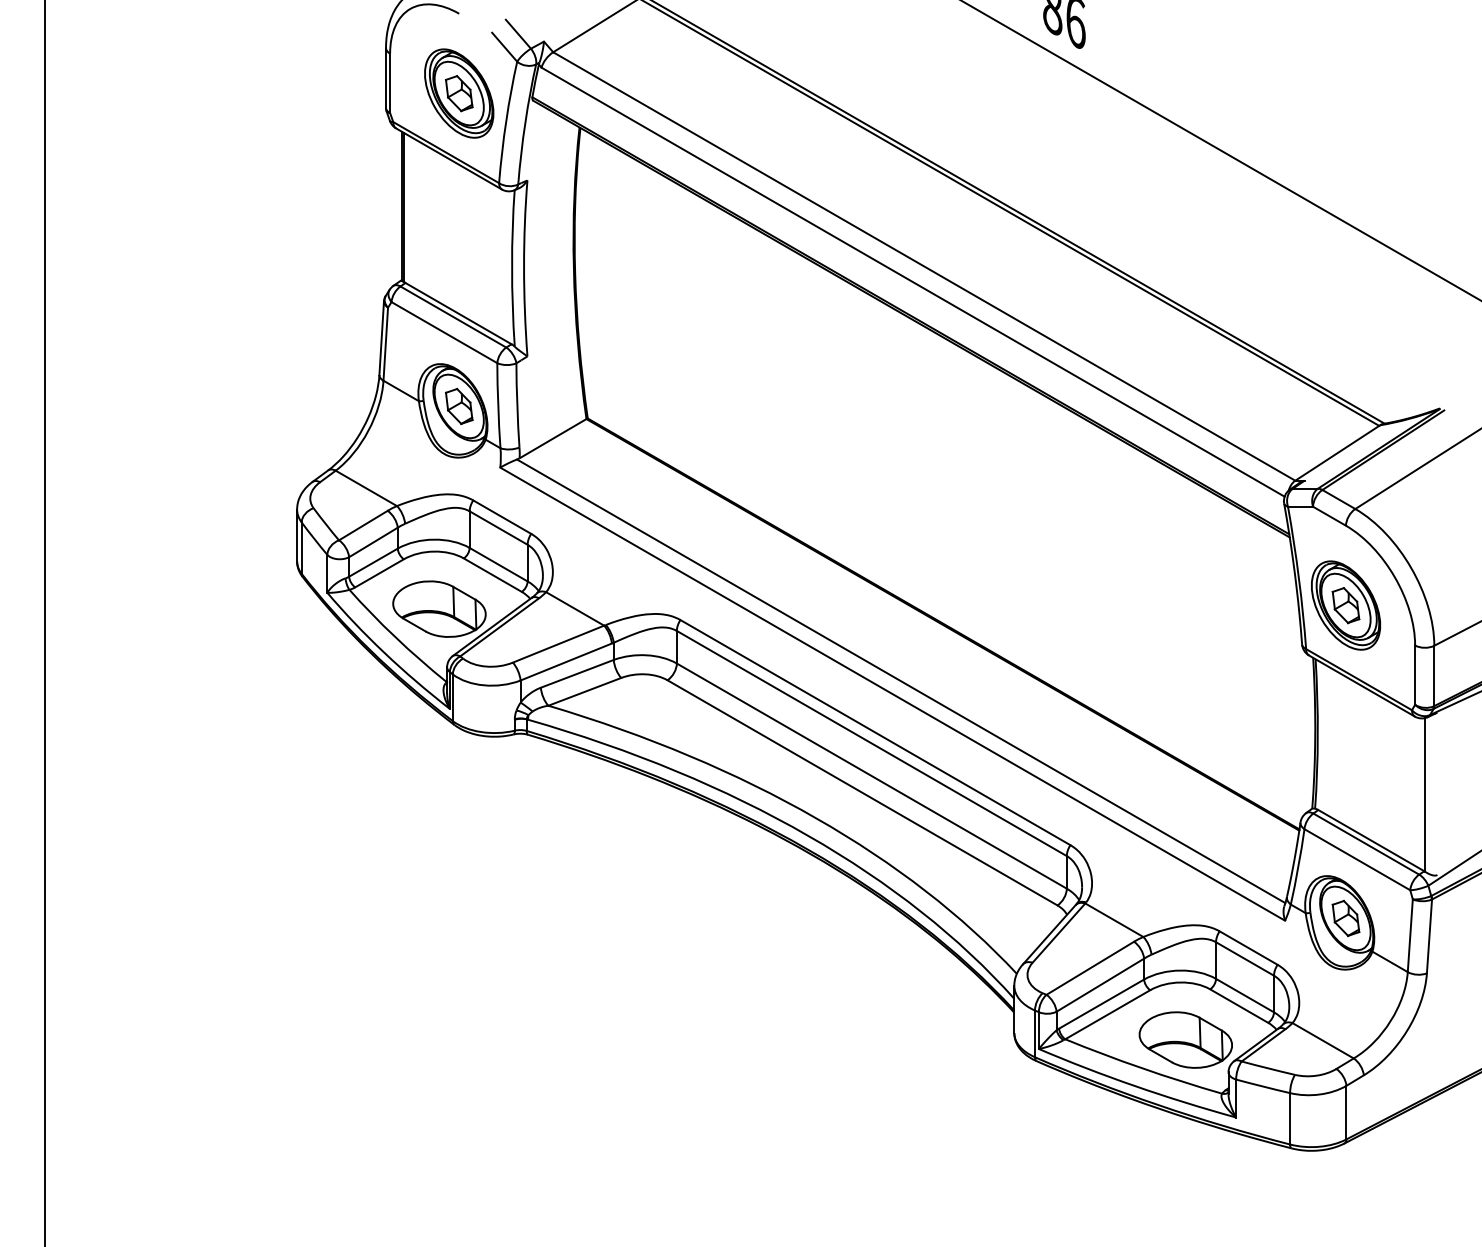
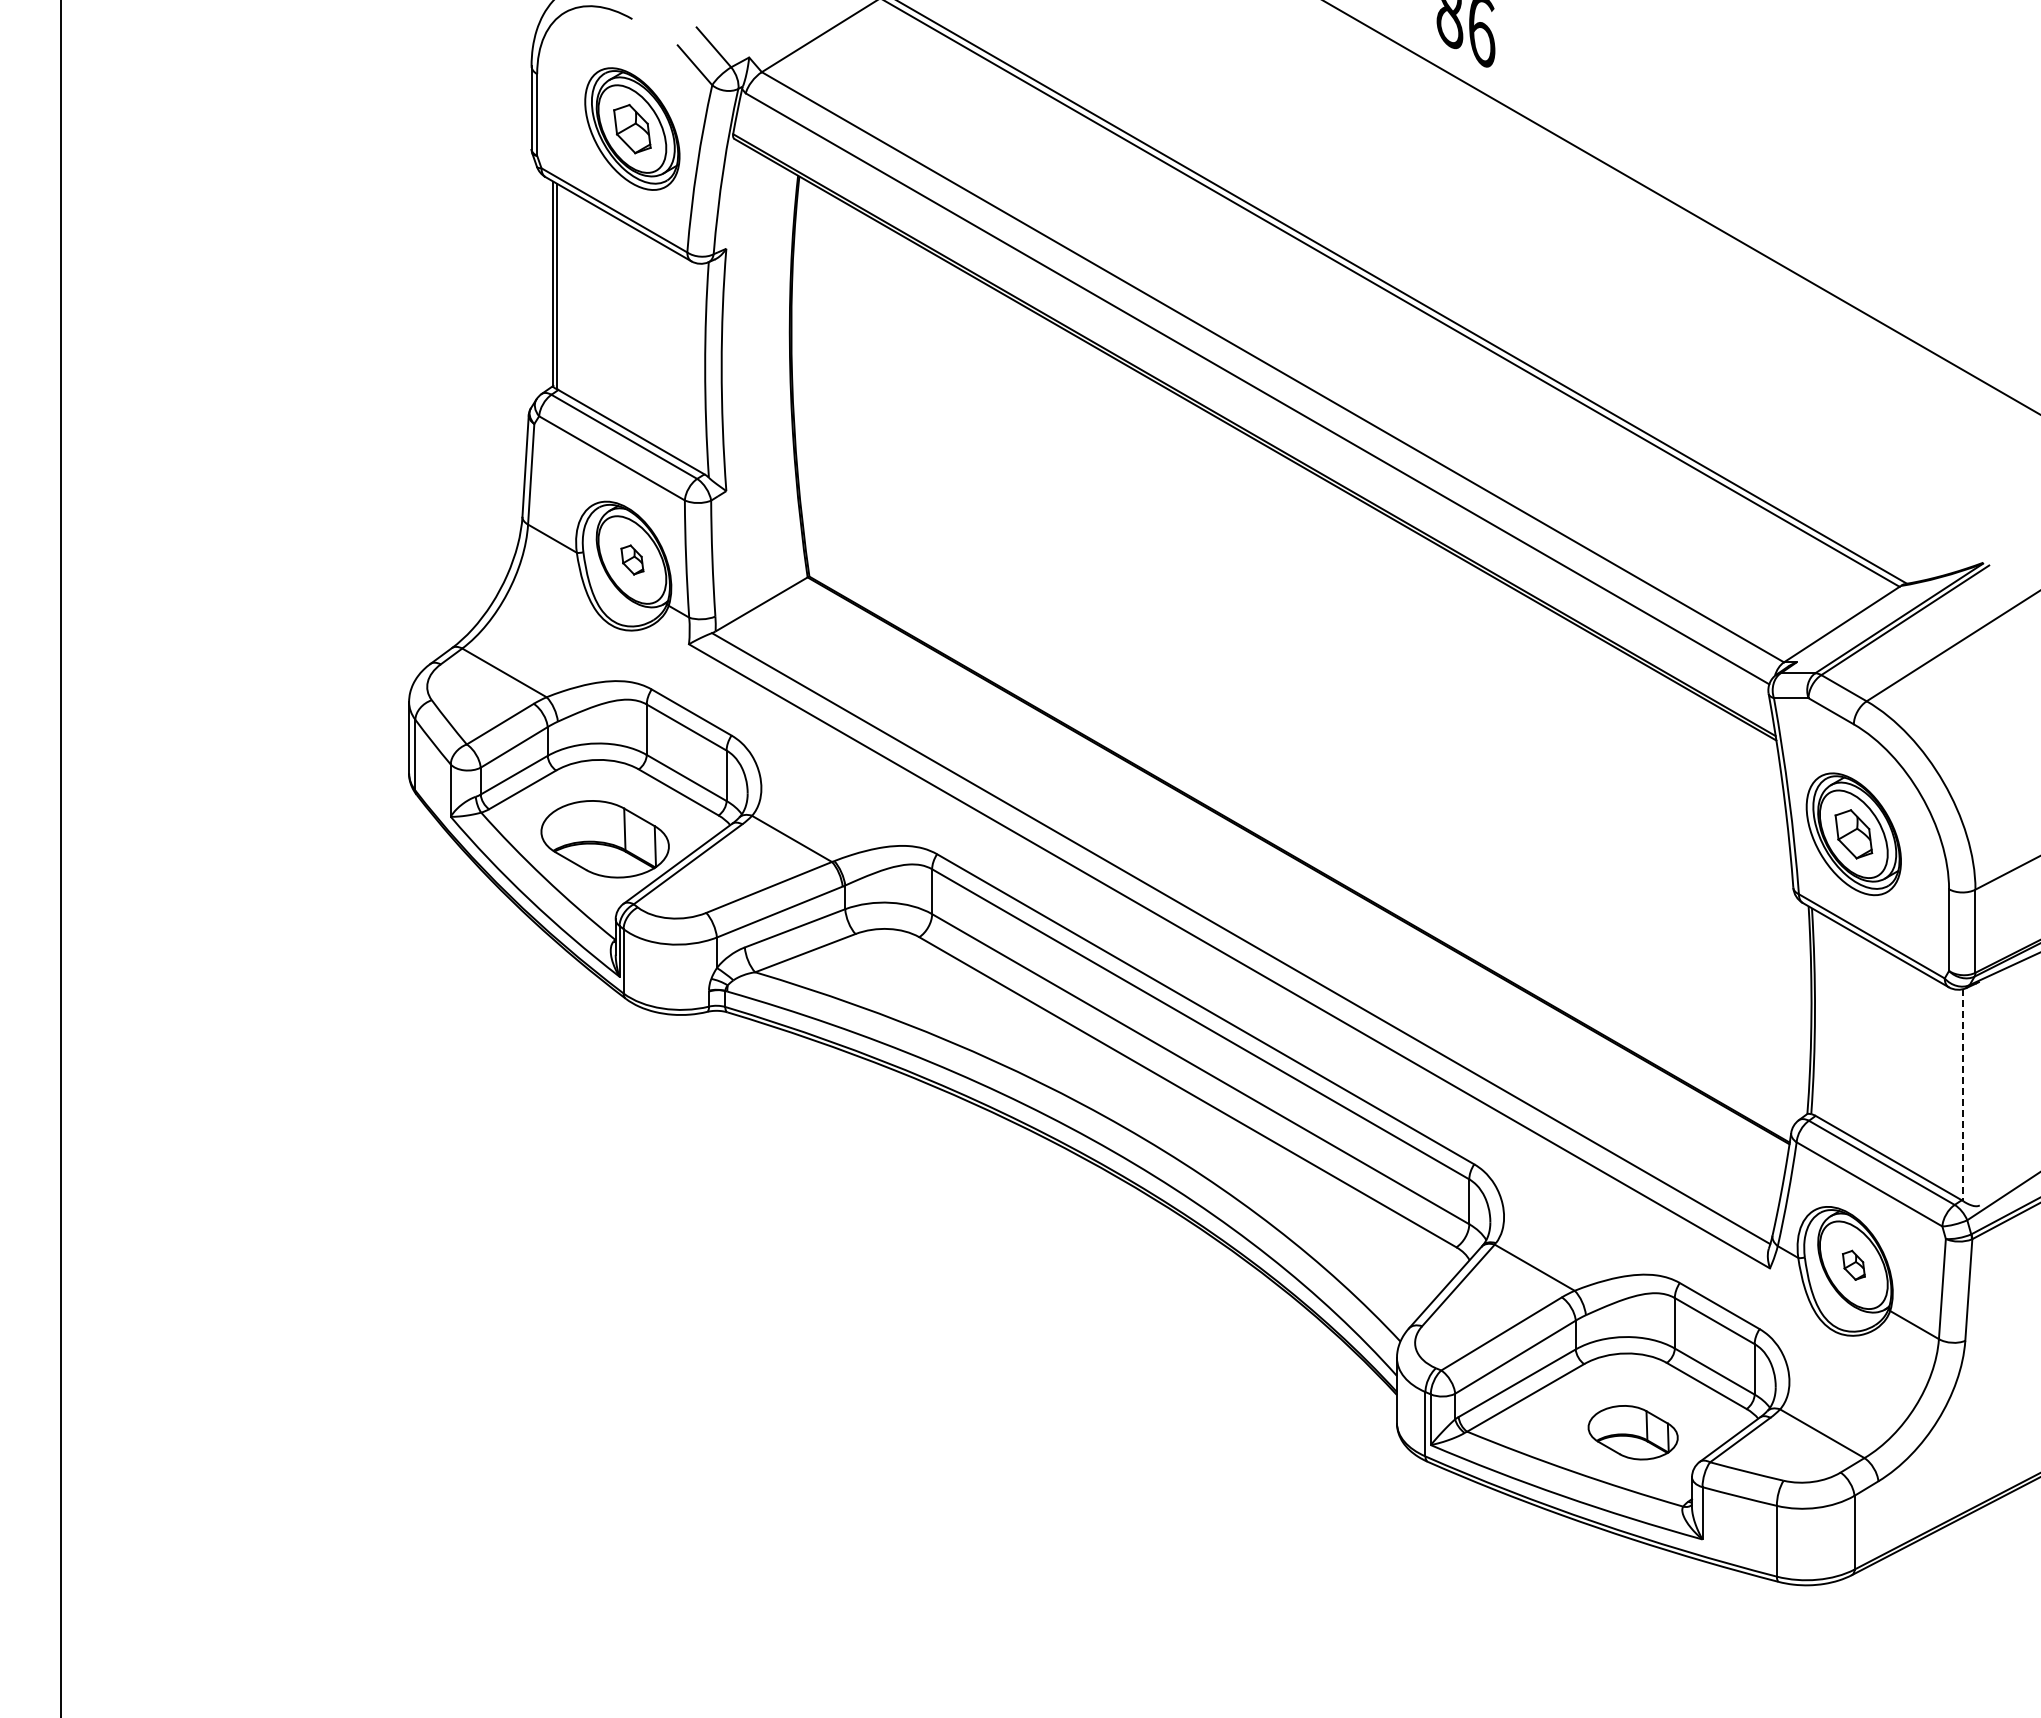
part: (459, 406) -> (632, 559), size x0.6
line: (1425, 795) -> (1963, 1095), solid -> dashed
part: (1345, 918) -> (1853, 1265), size x0.6
part: (1185, 1039) -> (1632, 1432), size x0.7

